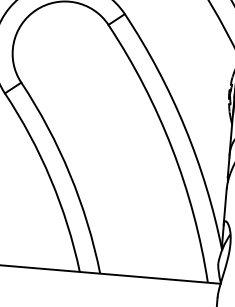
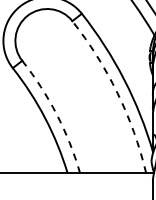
arc: (172, 148) -> (117, 93), solid -> dashed
arc: (69, 174) -> (56, 114), solid -> dashed

